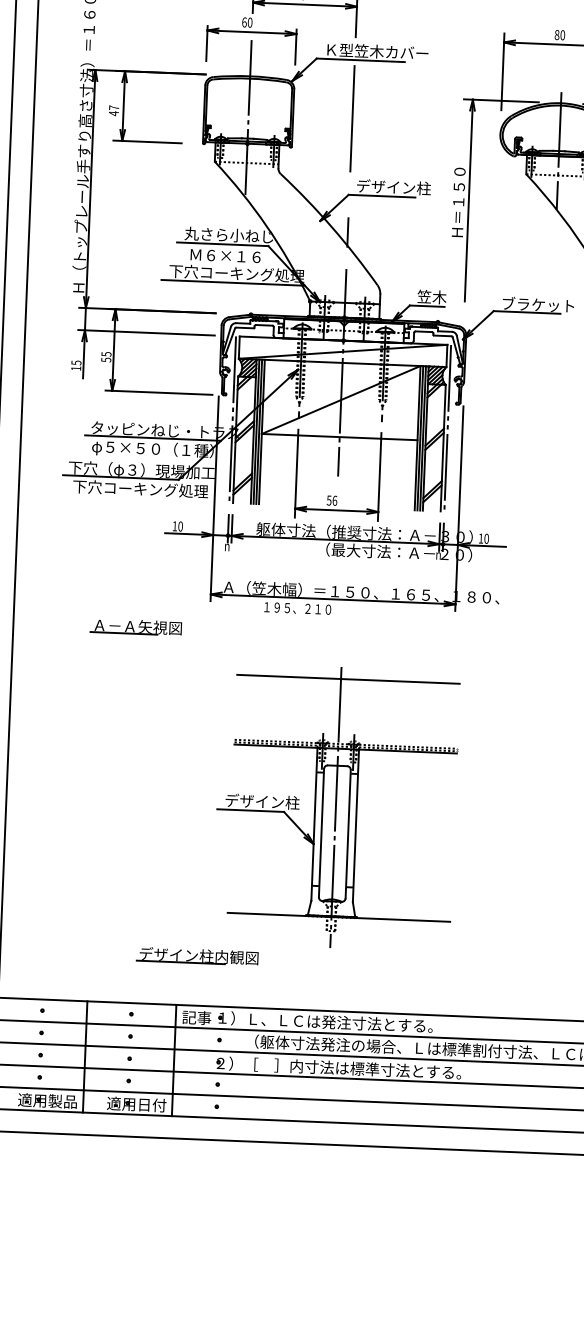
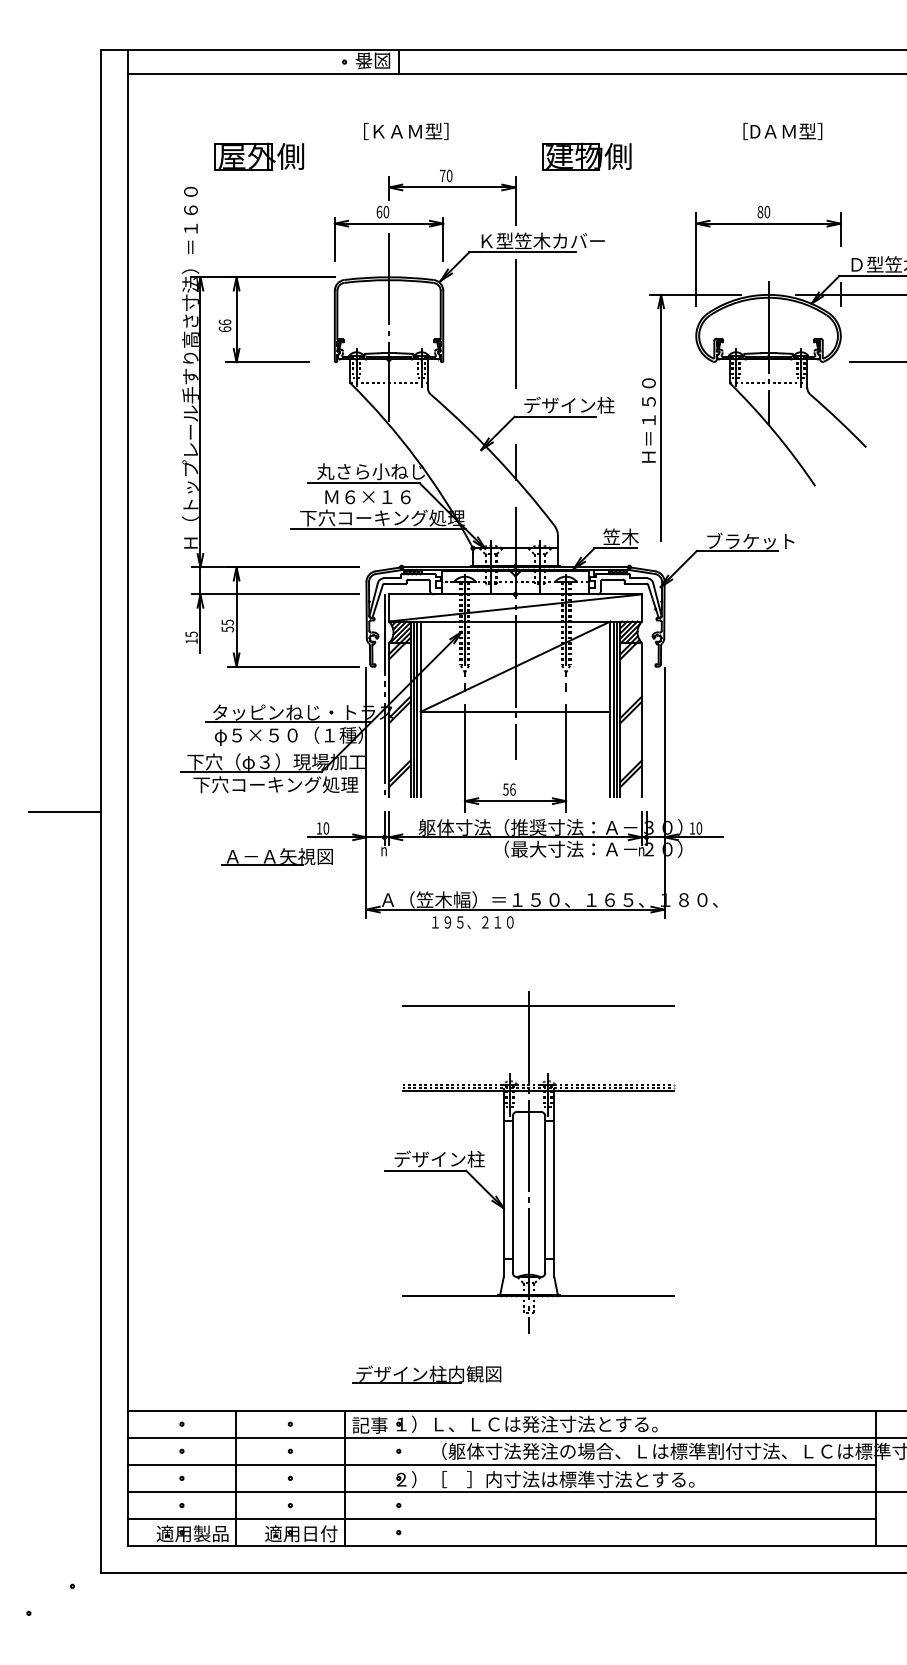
text: (113, 110) -> (224, 325), 47 -> 66
line: (447, 427) -> (646, 695), removed
part: (135, 626) -> (276, 856), moved
part: (197, 956) -> (426, 1374), moved

